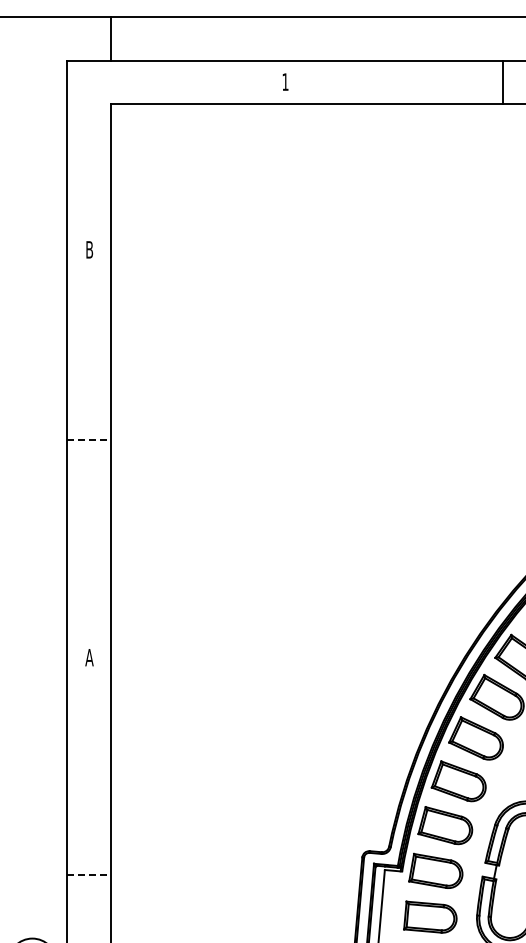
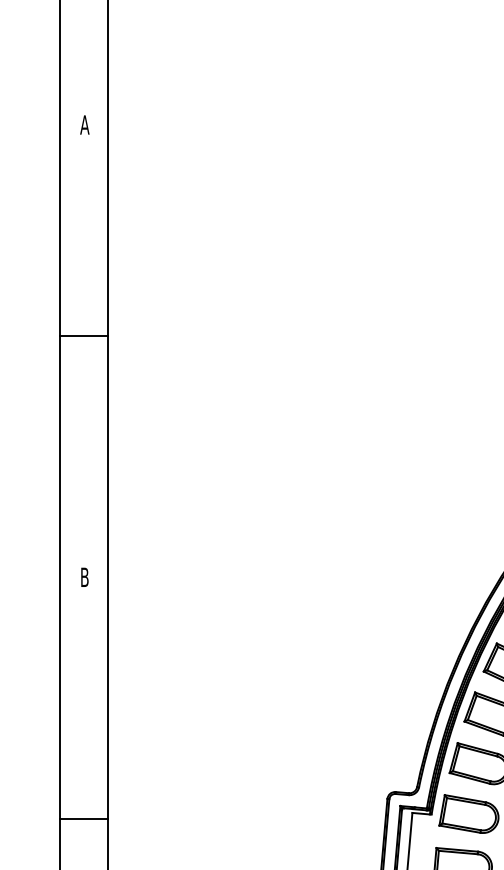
text: (89, 249) -> (84, 124), B -> A
line: (89, 439) -> (84, 335), dashed -> solid
text: (89, 657) -> (84, 577), A -> B
line: (89, 875) -> (84, 819), dashed -> solid

